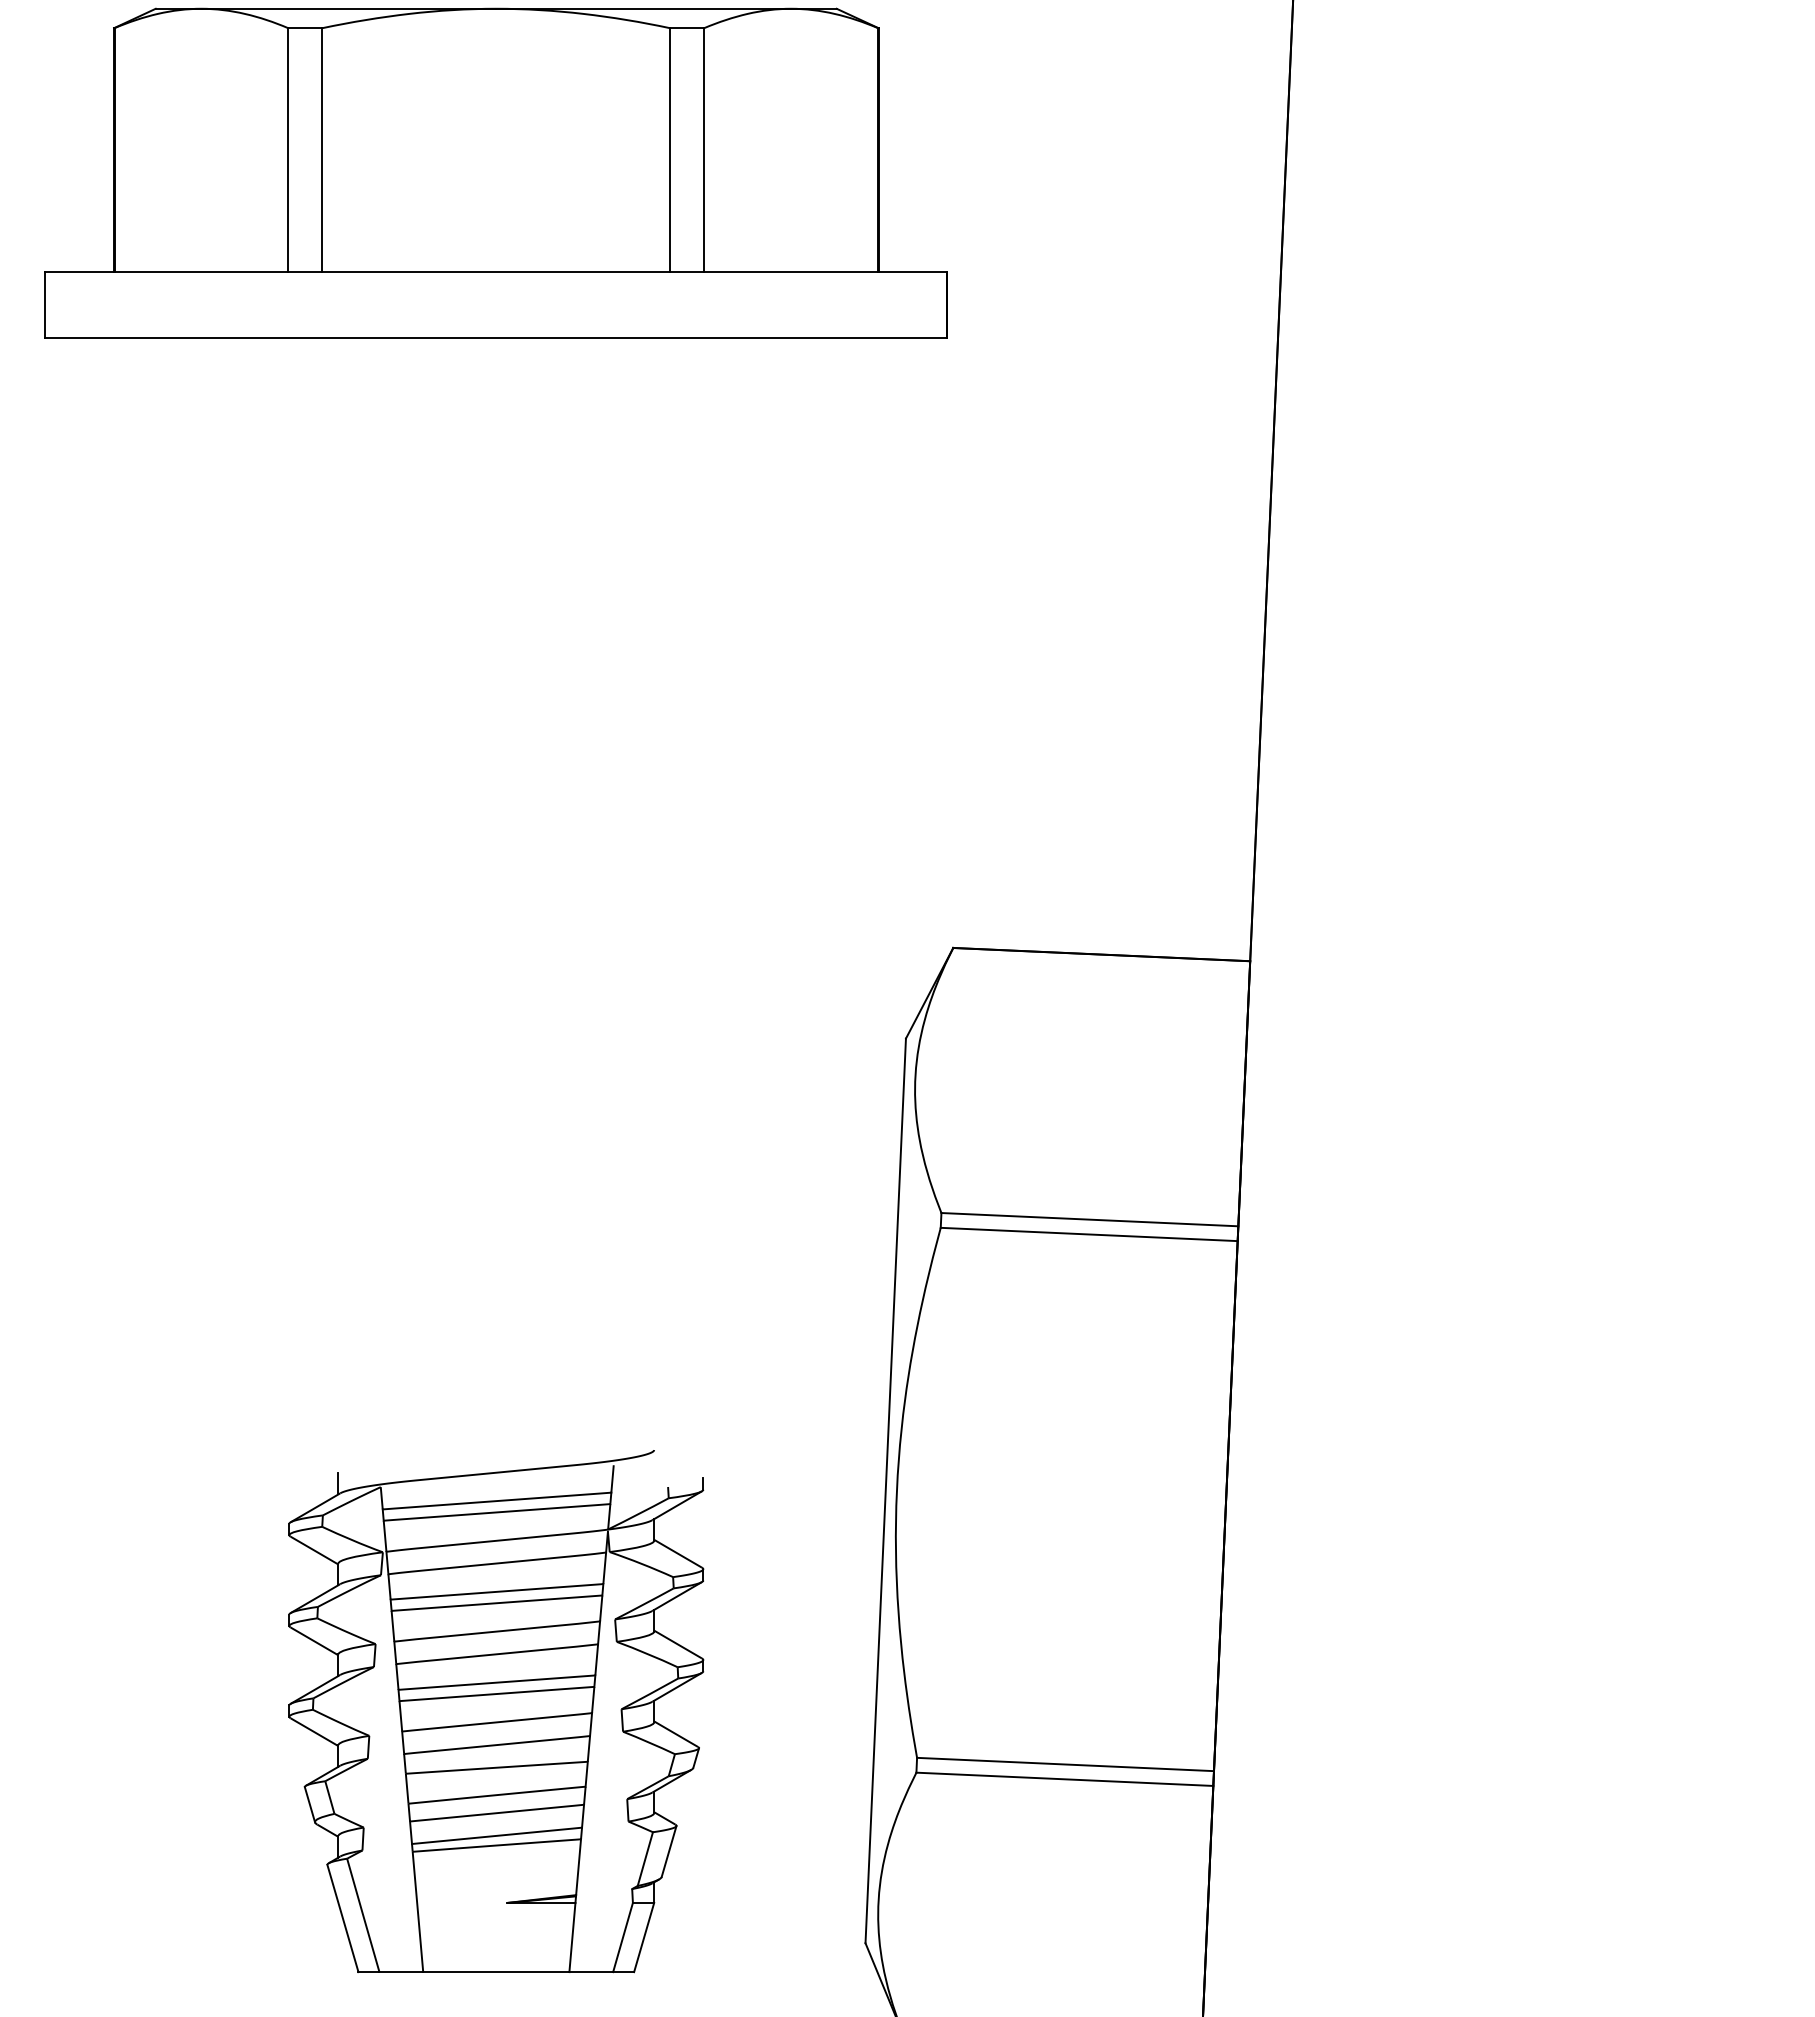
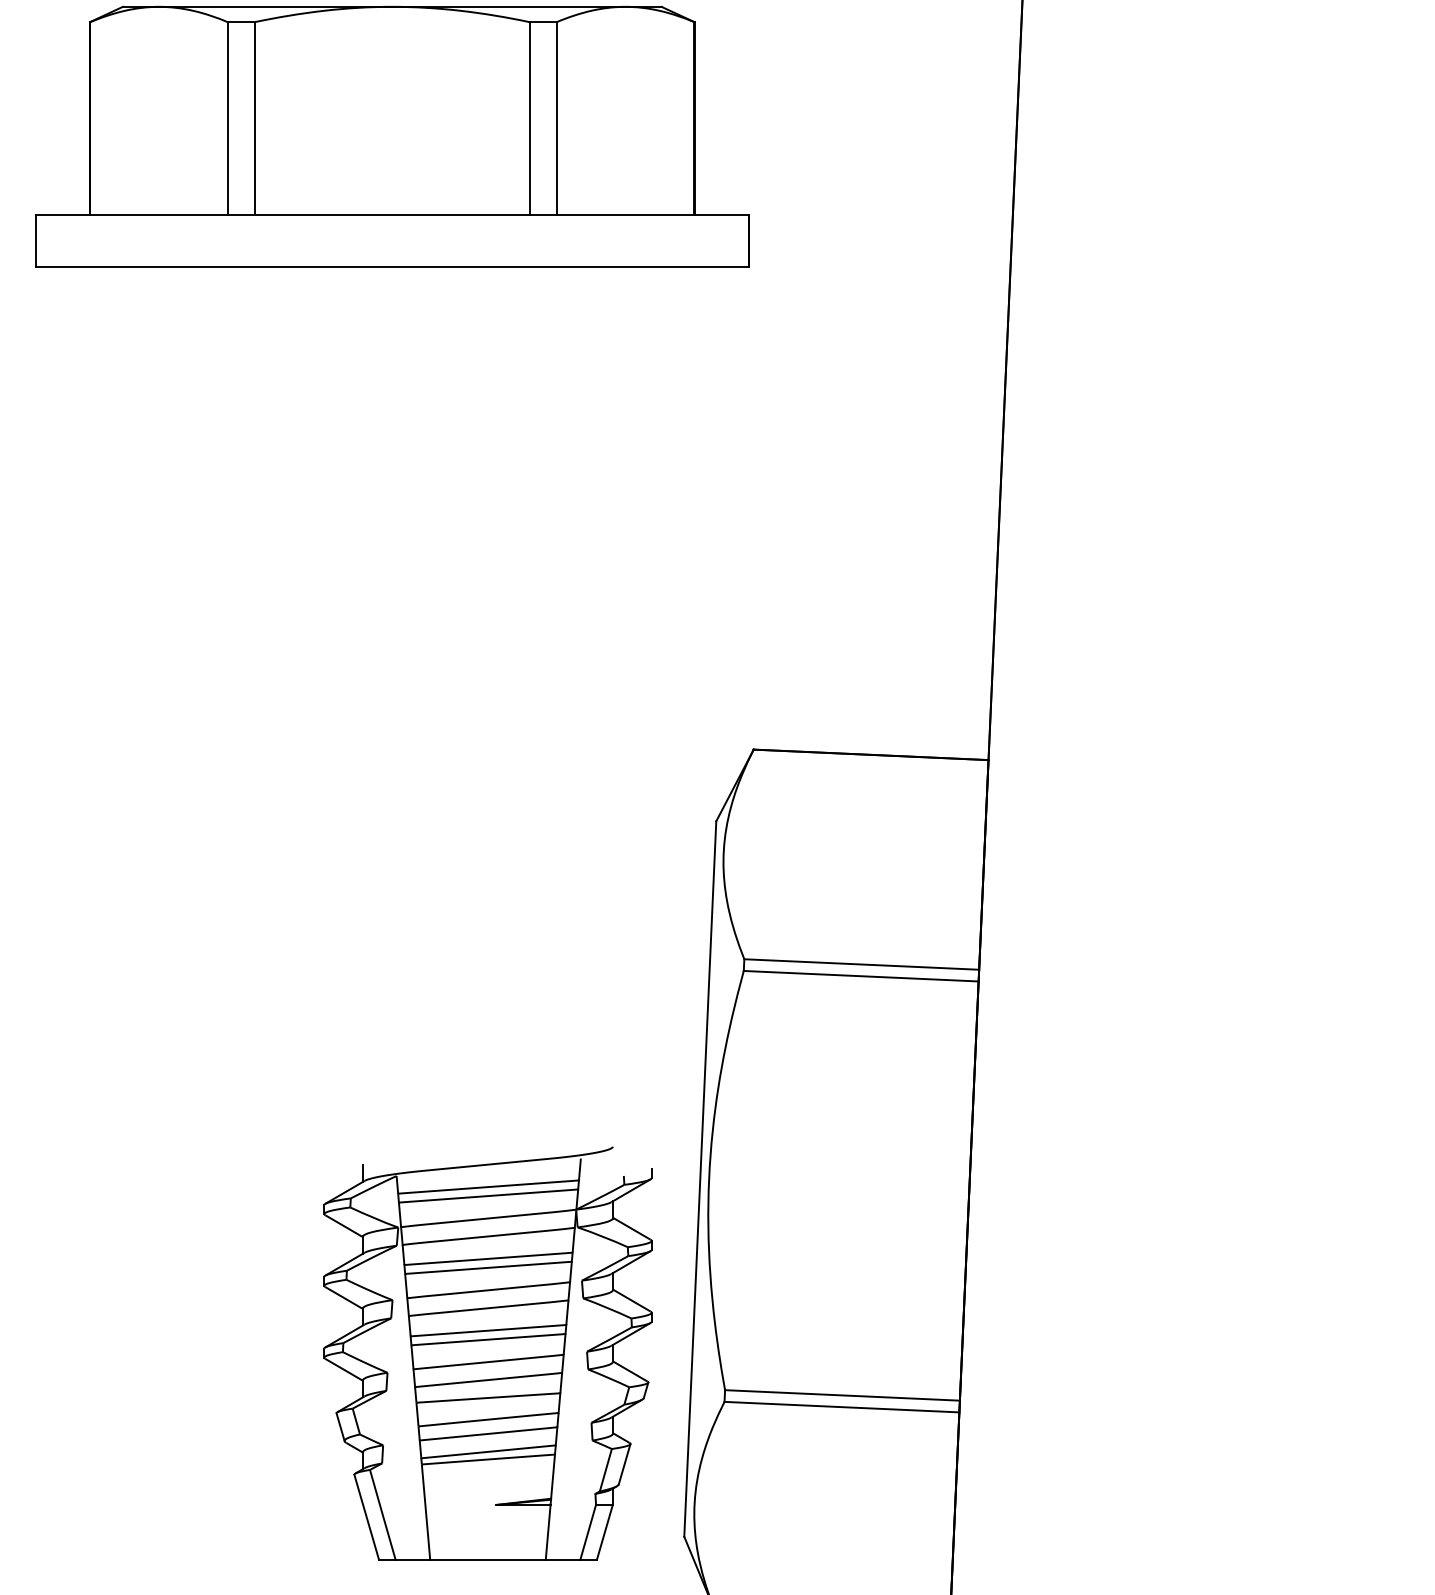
part: (496, 1711) -> (488, 1353), moved

